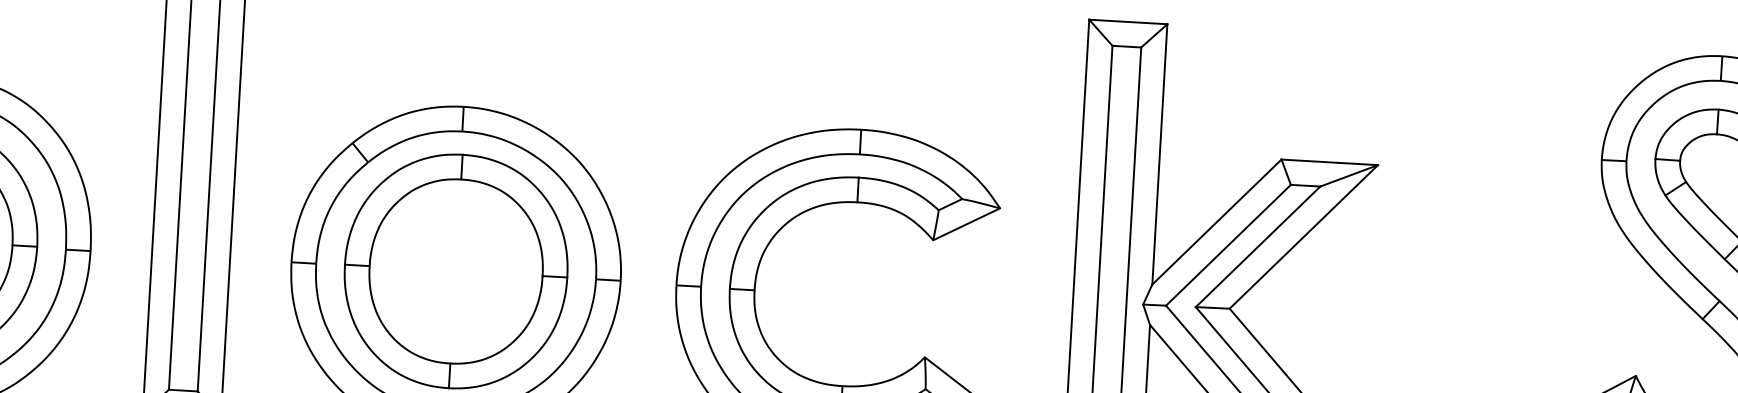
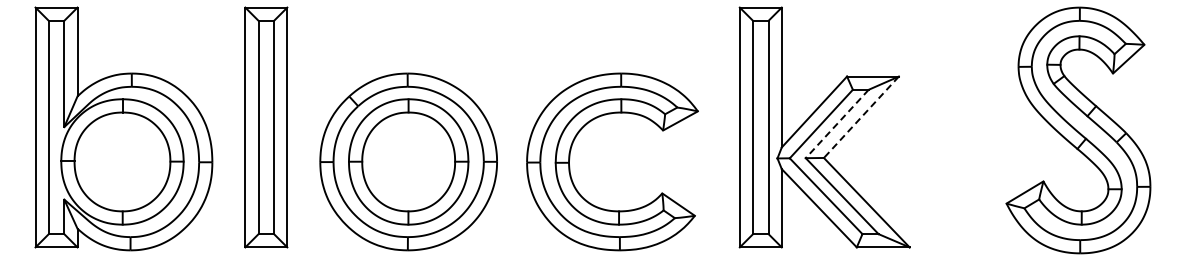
line: (1303, 237) -> (861, 117), solid -> dashed
line: (1256, 247) -> (836, 124), solid -> dashed

